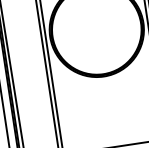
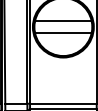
line: (95, 21) -> (63, 21), added
line: (98, 39) -> (63, 33), added

